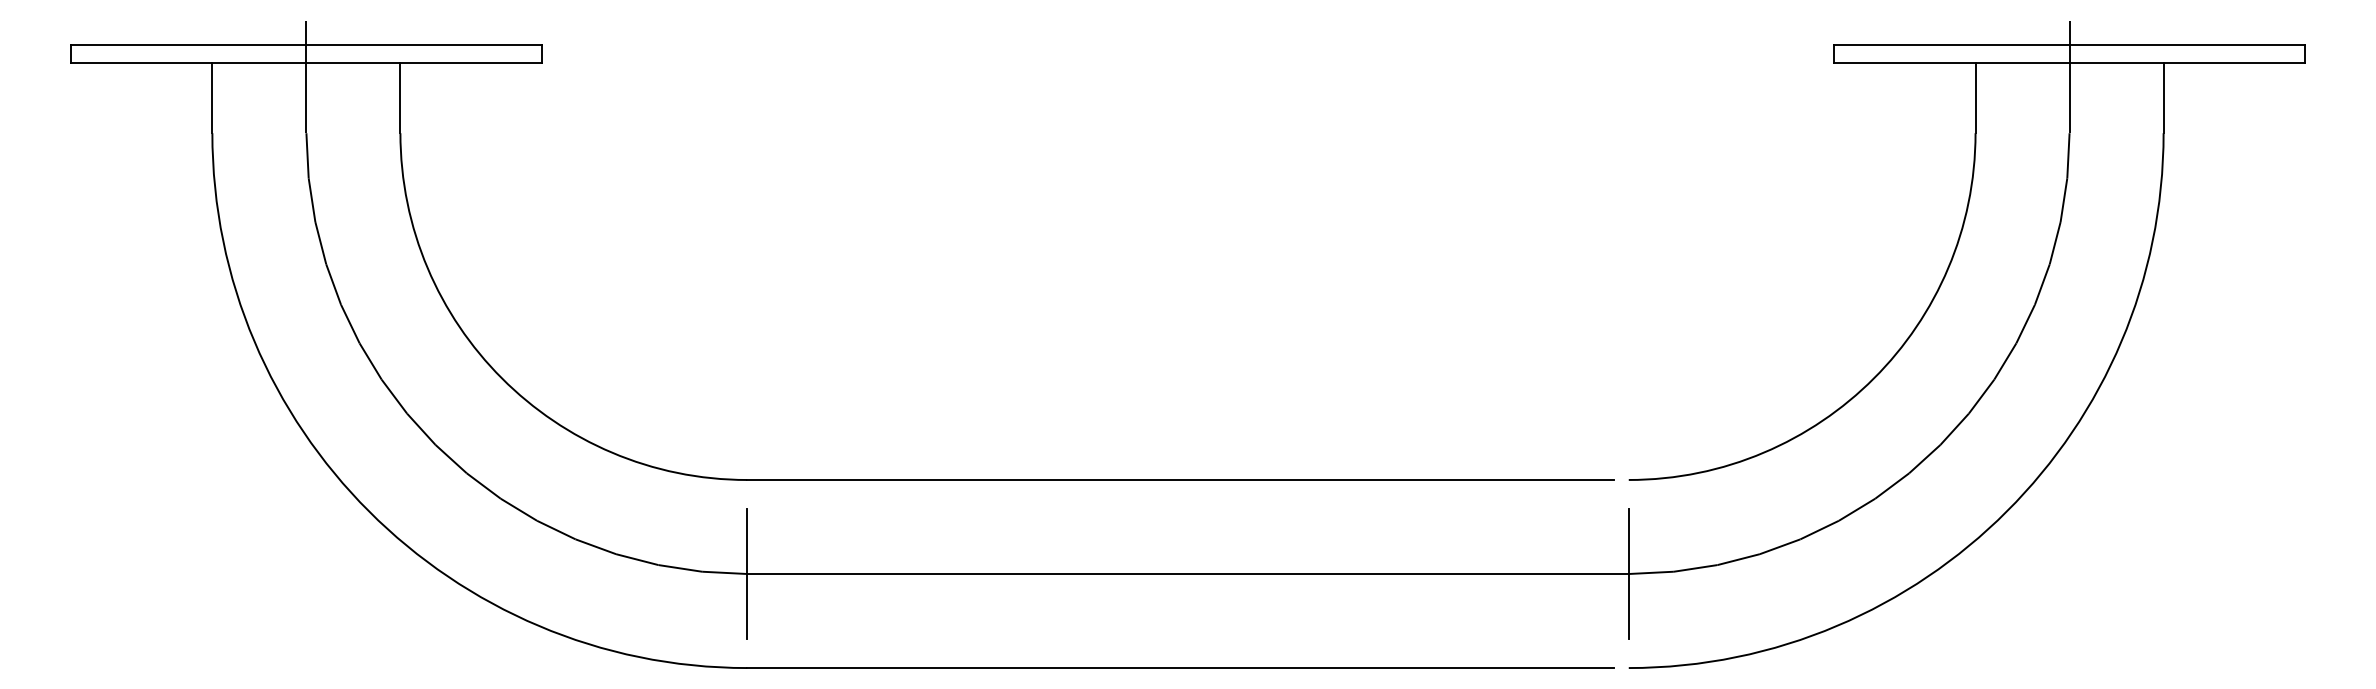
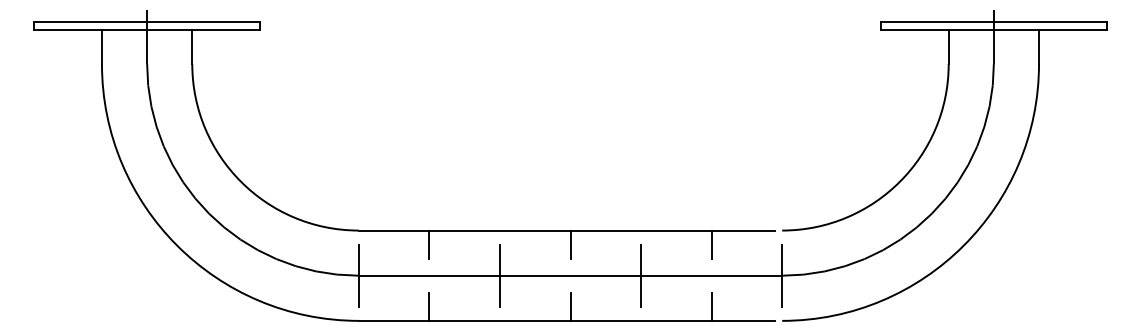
line: (894, 509) -> (429, 244), added
line: (1188, 509) -> (570, 244), added
line: (1481, 509) -> (711, 244), added
line: (1040, 573) -> (499, 275), added
line: (1335, 573) -> (641, 275), added
line: (894, 638) -> (429, 306), added
line: (1188, 638) -> (570, 306), added
line: (1481, 638) -> (711, 306), added

